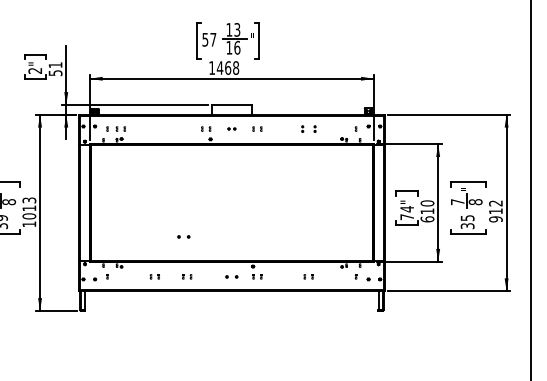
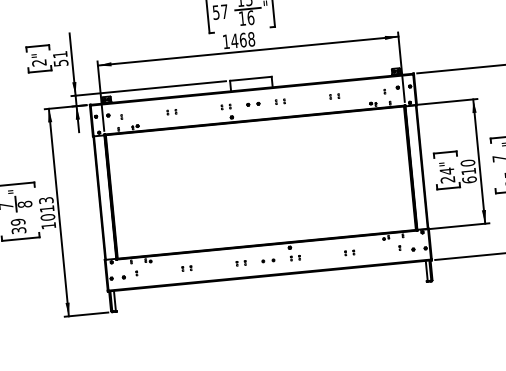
part: (120, 128) -> (171, 111), moved
part: (231, 128) -> (252, 103), size x1.67
part: (308, 128) -> (334, 95), size x0.62
text: (406, 217) -> (447, 180), 74" -> 24"
part: (183, 236) -> (213, 223), removed
part: (187, 276) -> (241, 262), moved

